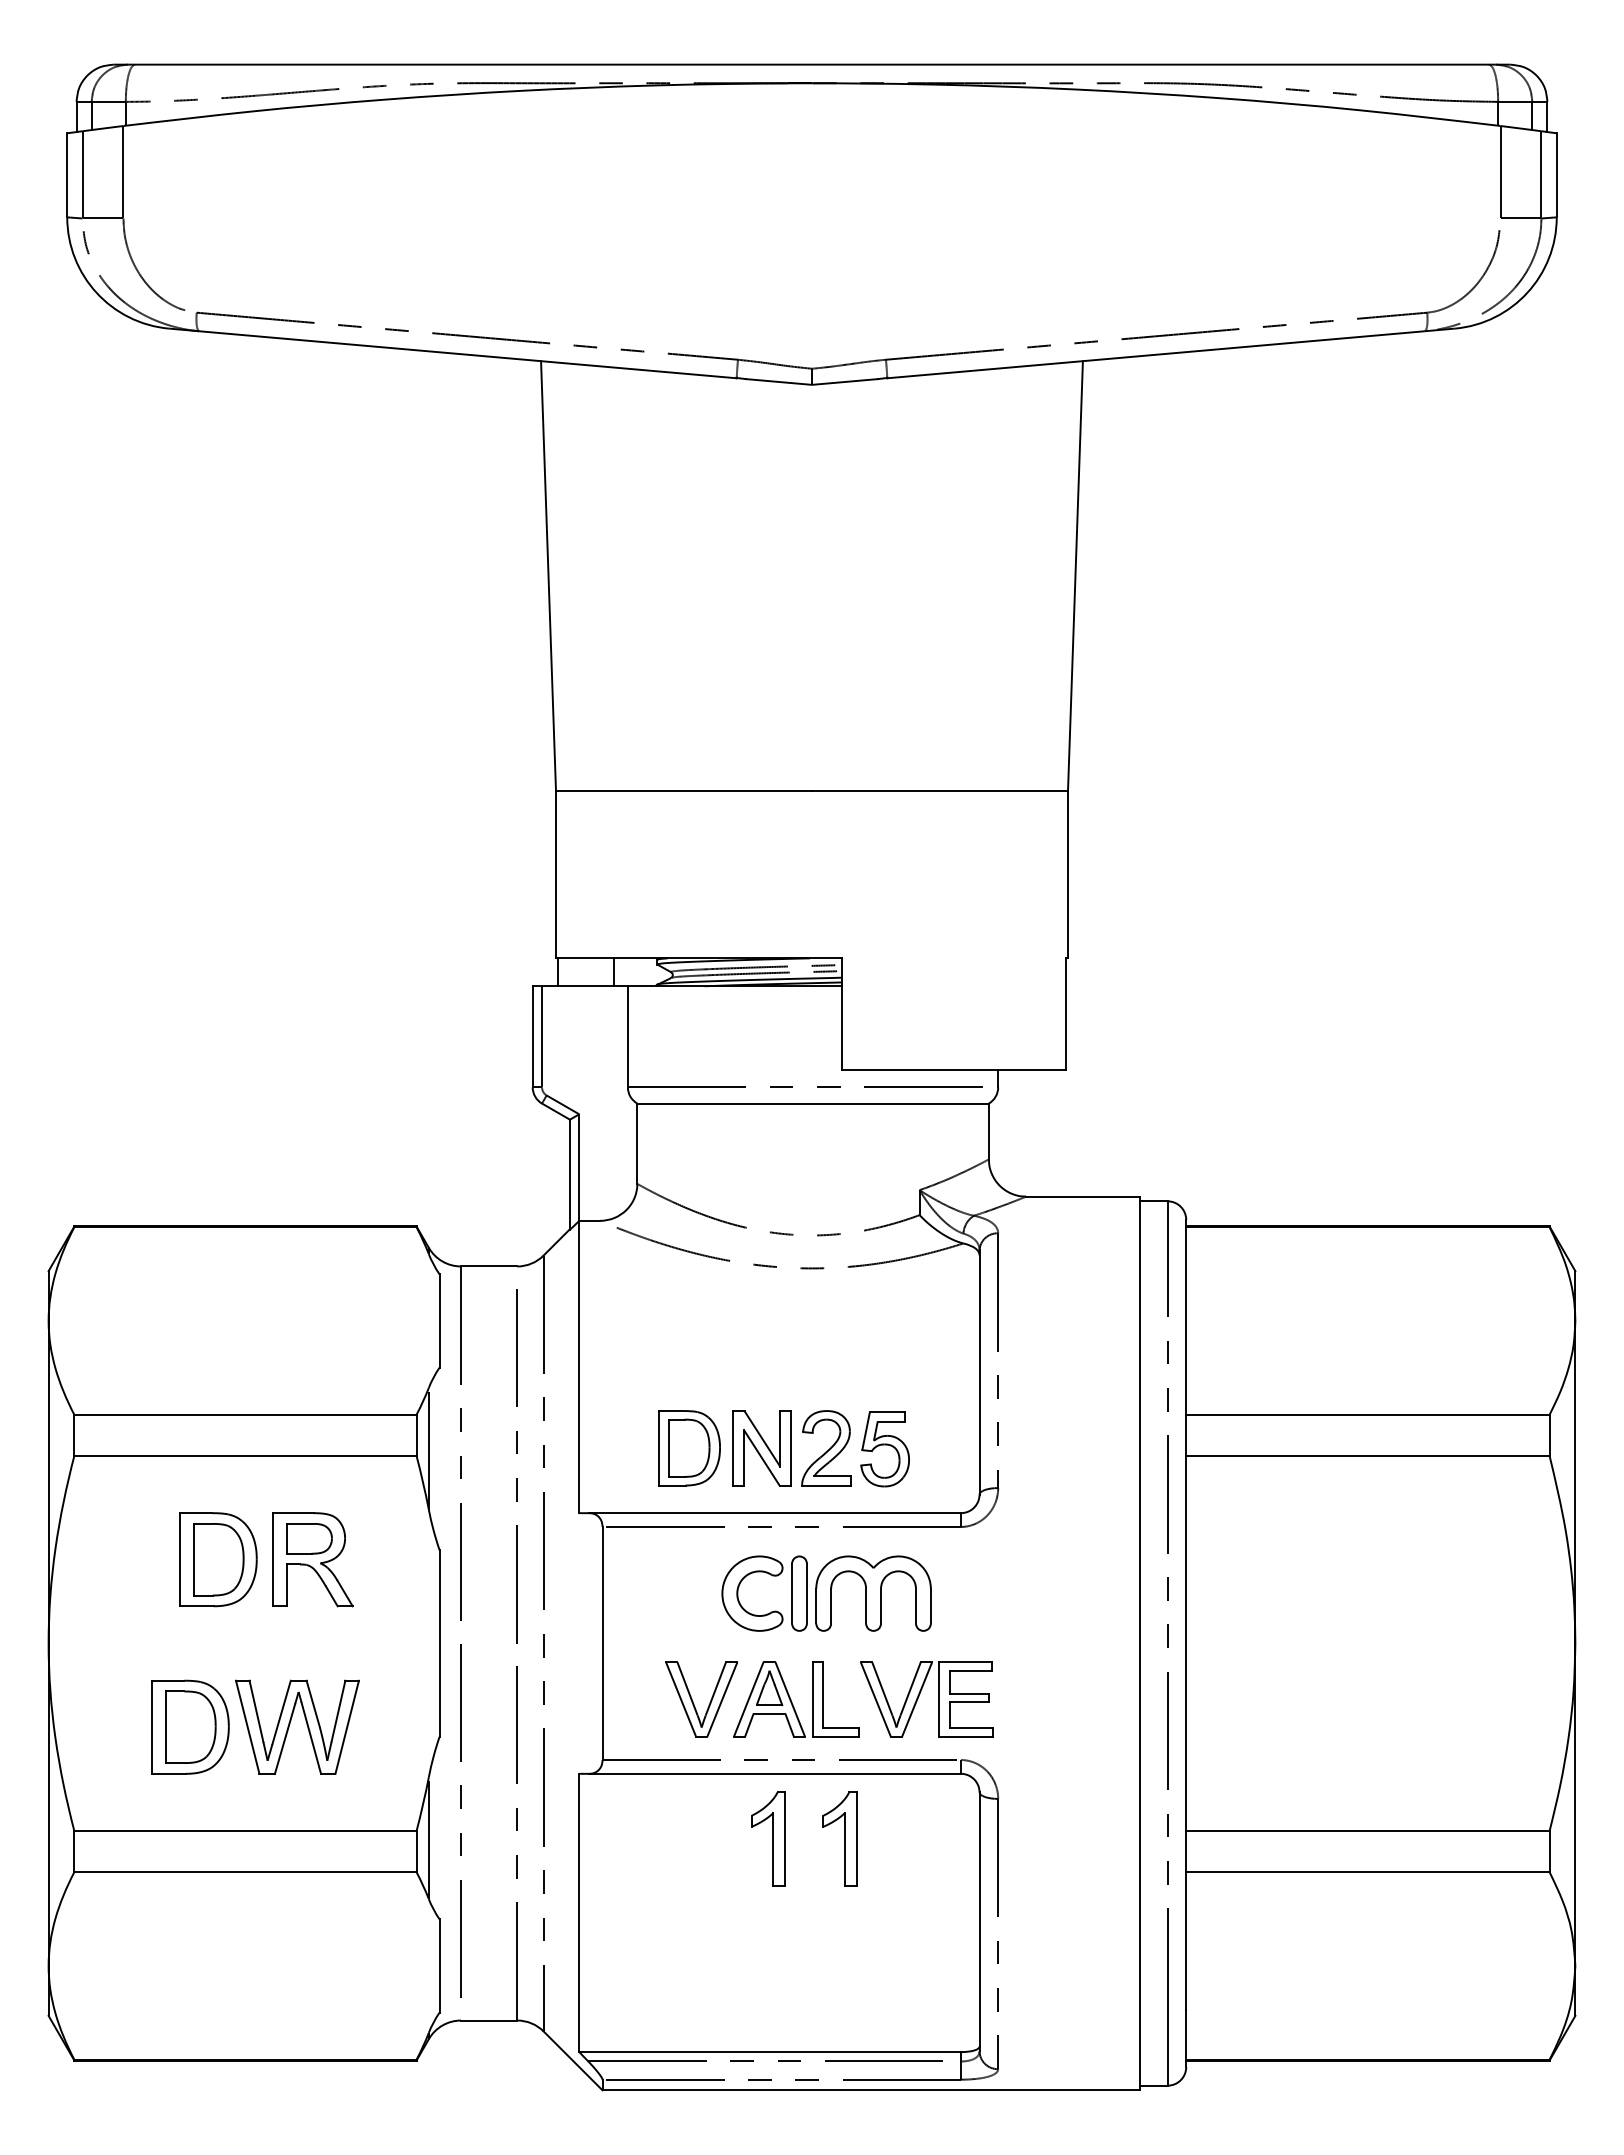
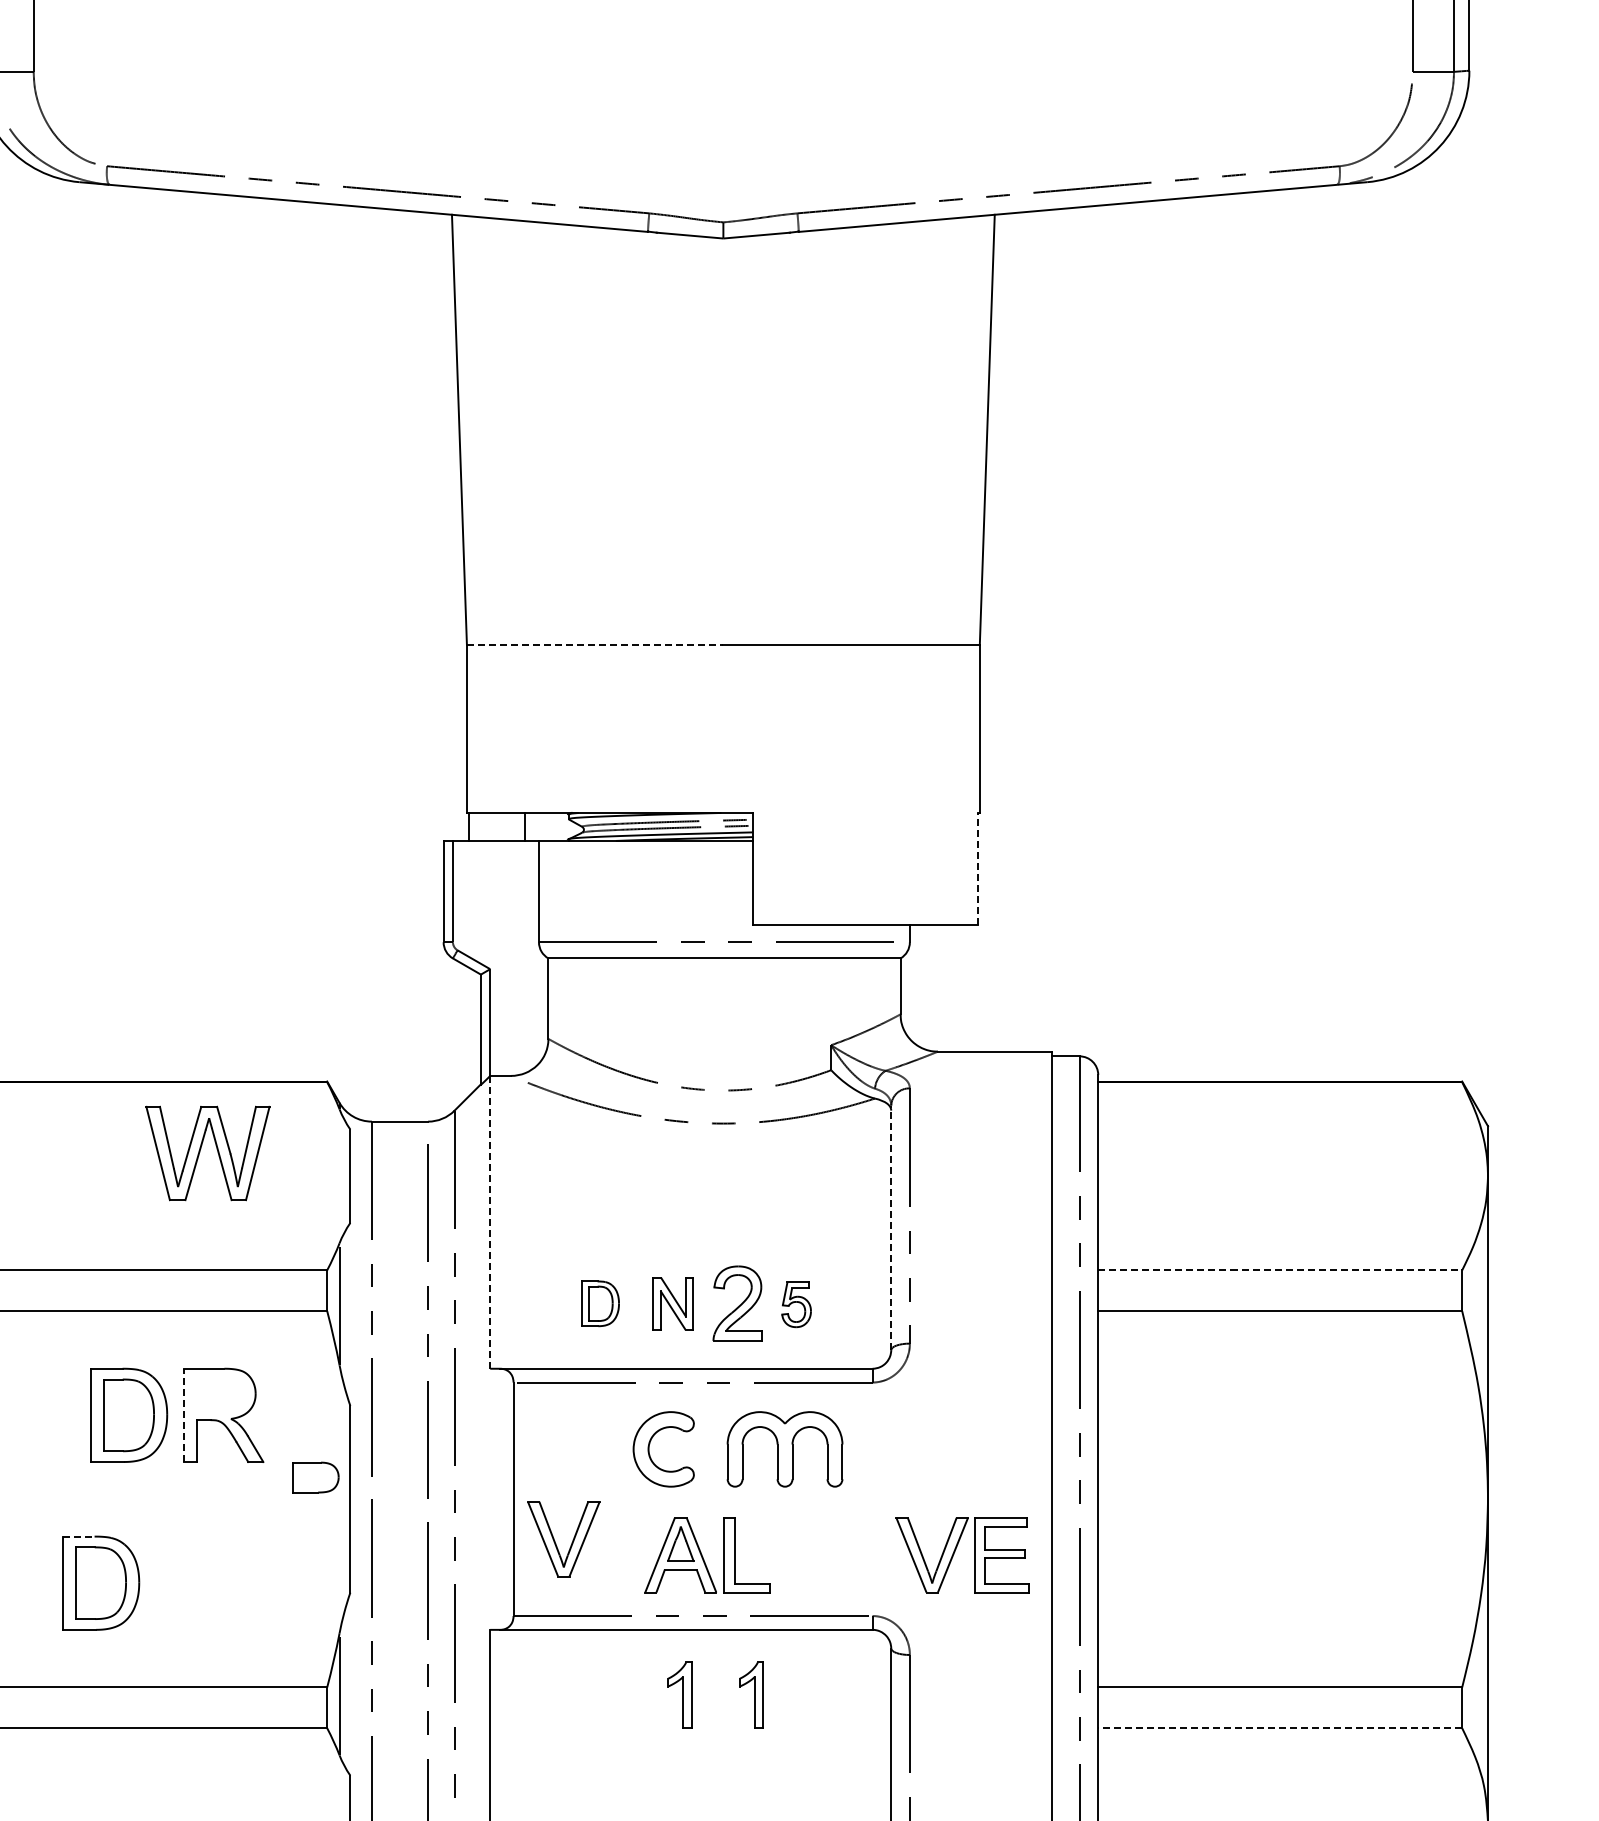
line: (684, 790) -> (595, 644), solid -> dashed
line: (1066, 1014) -> (978, 869), solid -> dashed
line: (579, 1367) -> (490, 1222), solid -> dashed
line: (979, 1371) -> (891, 1226), solid -> dashed
line: (1367, 1414) -> (1279, 1269), solid -> dashed
part: (689, 1448) -> (600, 1303), size x0.6
part: (761, 1448) -> (672, 1303), size x0.7
part: (884, 1449) -> (796, 1304), size x0.6
part: (309, 1538) -> (316, 1477), moved
line: (273, 1559) -> (183, 1415), solid -> dashed
part: (799, 1593) -> (710, 1449), removed
line: (168, 1680) -> (78, 1536), solid -> dashed
part: (919, 1696) -> (955, 1552), moved
part: (693, 1701) -> (555, 1541), moved
part: (290, 1724) -> (200, 1150), moved
part: (768, 1838) -> (679, 1694), size x0.7
part: (839, 1838) -> (750, 1694), size x0.7
line: (1367, 1872) -> (1279, 1728), solid -> dashed

